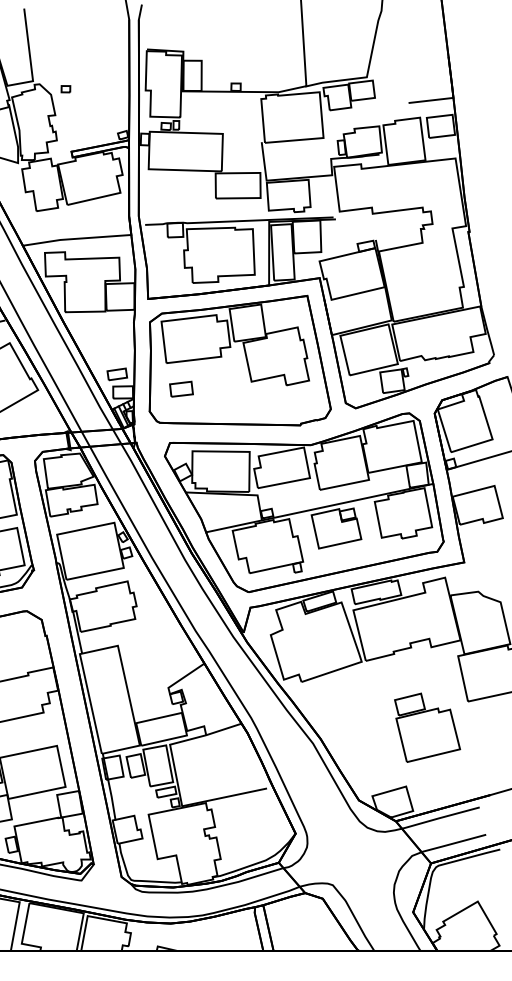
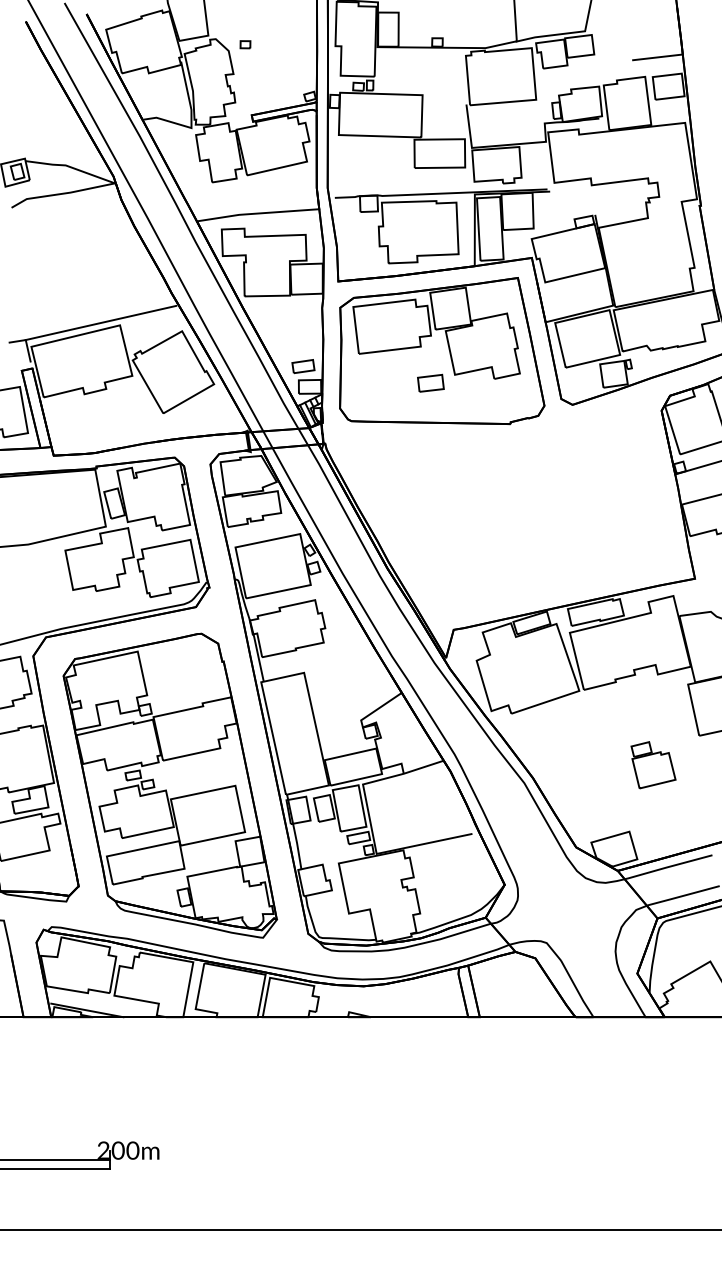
part: (181, 388) -> (430, 382), moved
part: (304, 502) -> (514, 511), removed
part: (427, 727) -> (653, 764), size x0.6

